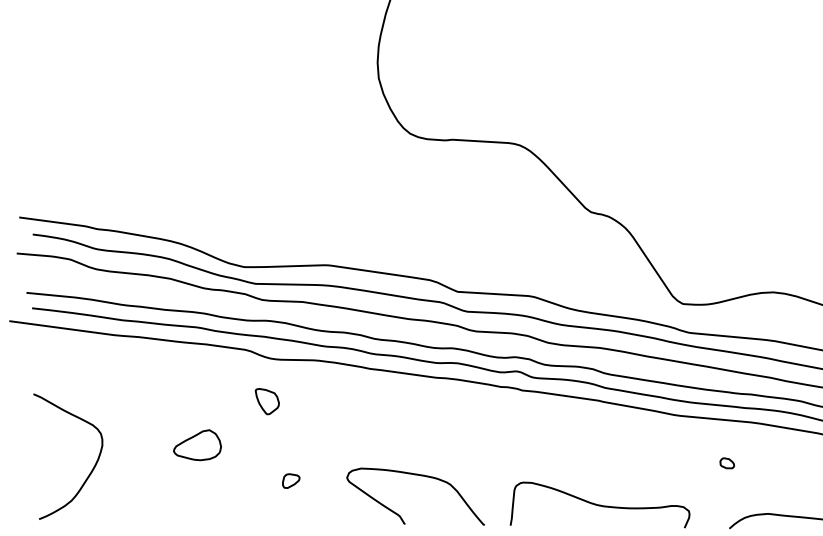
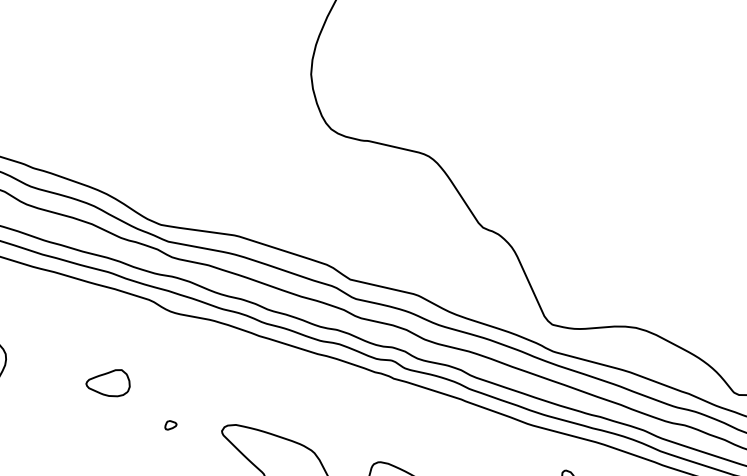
part: (266, 401) -> (160, 349), removed
part: (197, 445) -> (108, 382), moved
part: (291, 480) -> (171, 425), size x0.7

